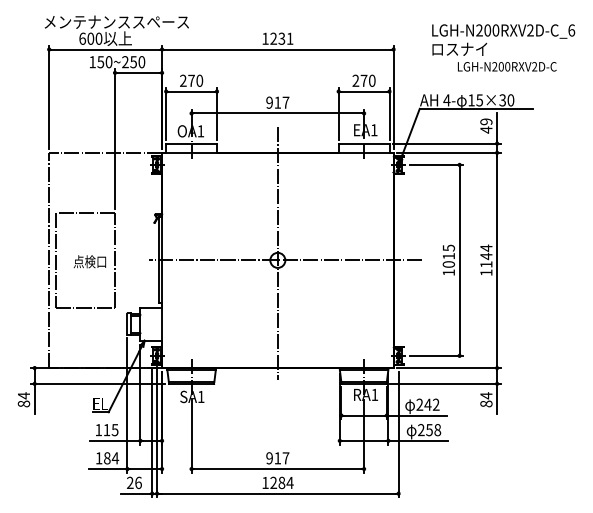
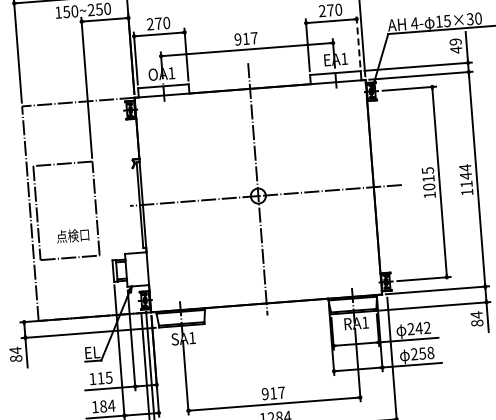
line: (389, 113) -> (358, 41), solid -> dashed
text: (89, 261) -> (72, 235), moved

